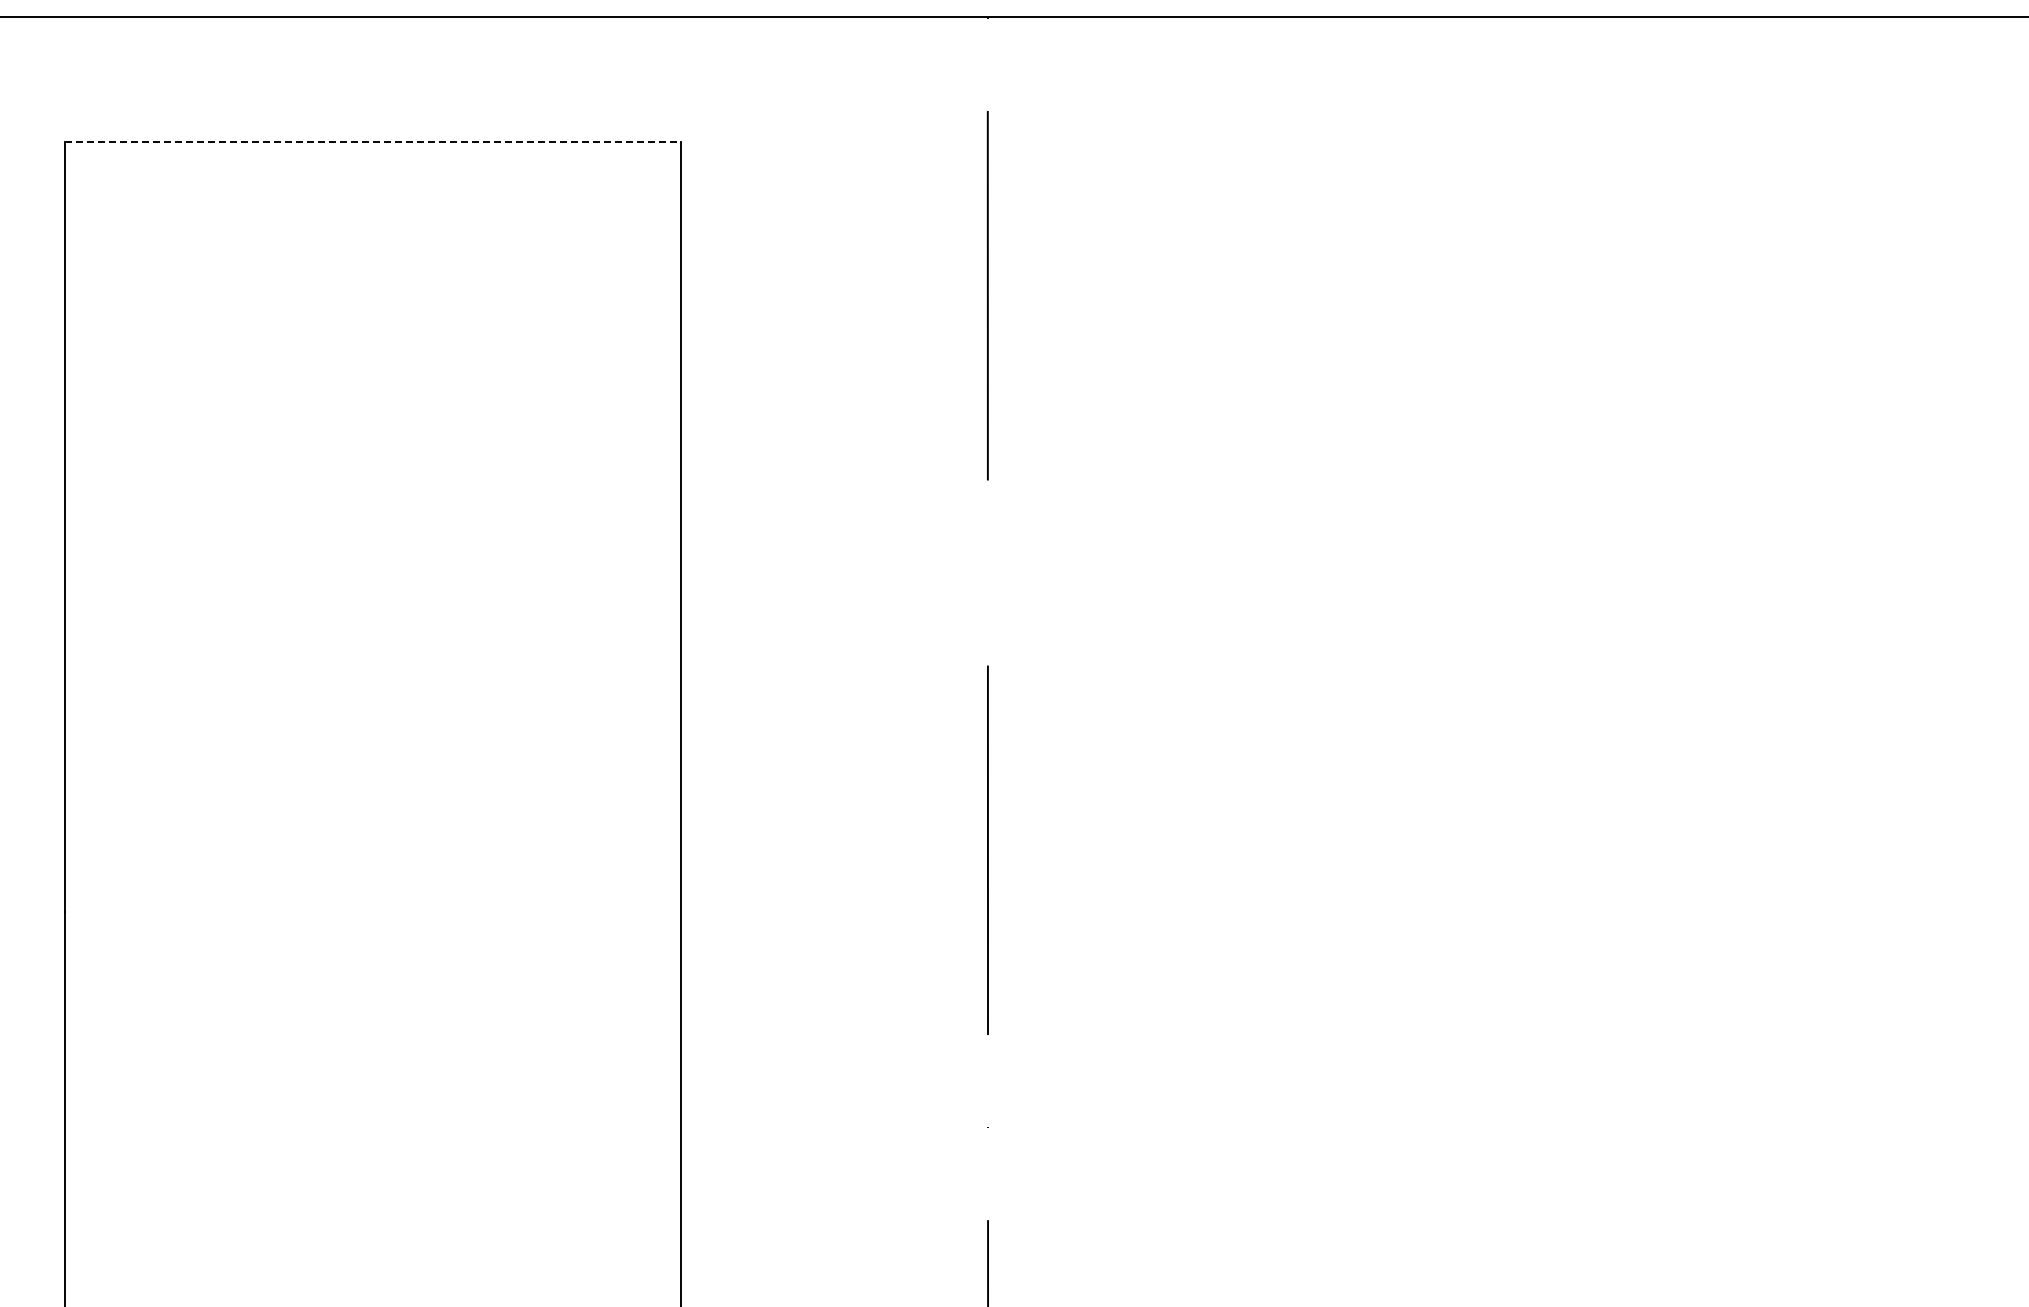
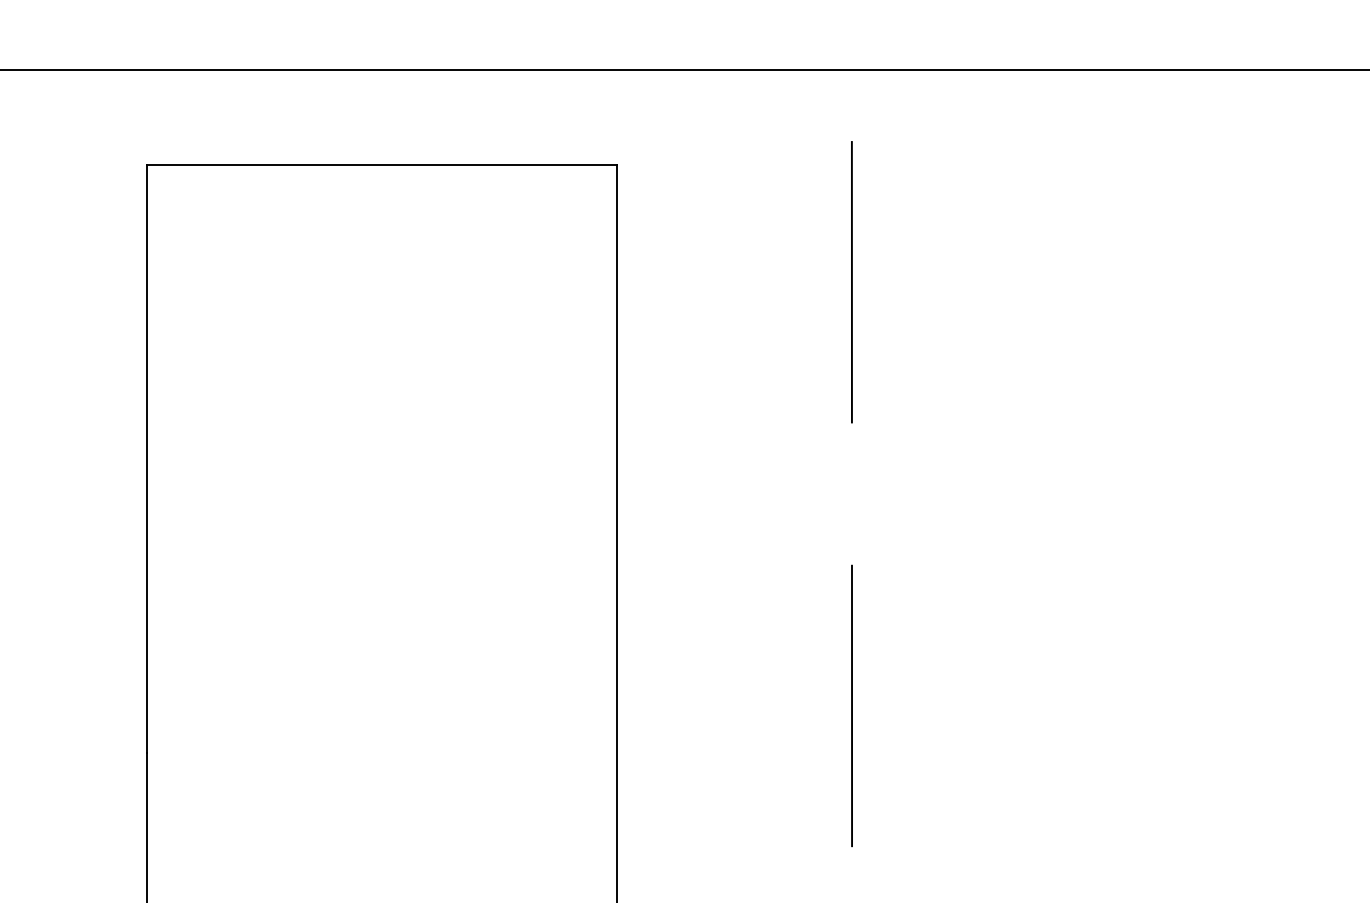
line: (372, 142) -> (381, 165), dashed -> solid

